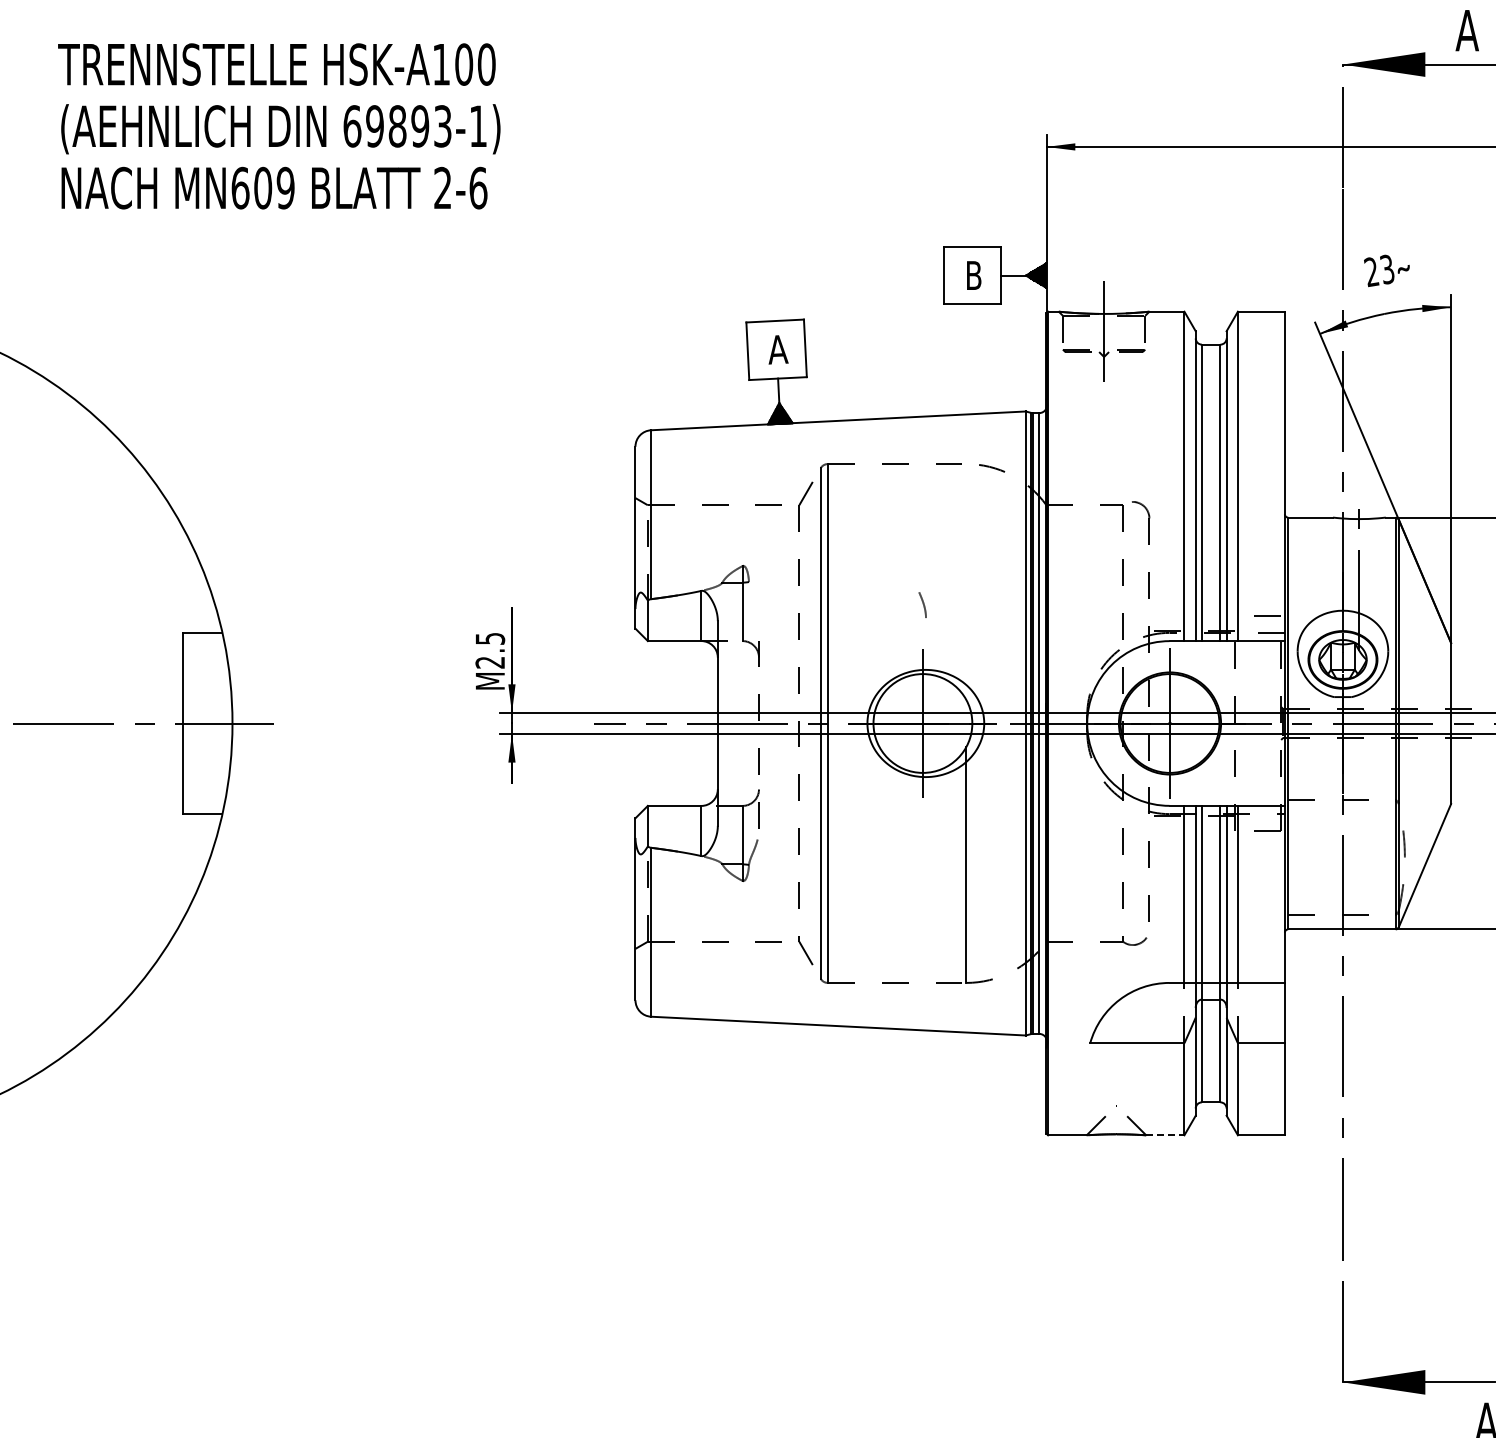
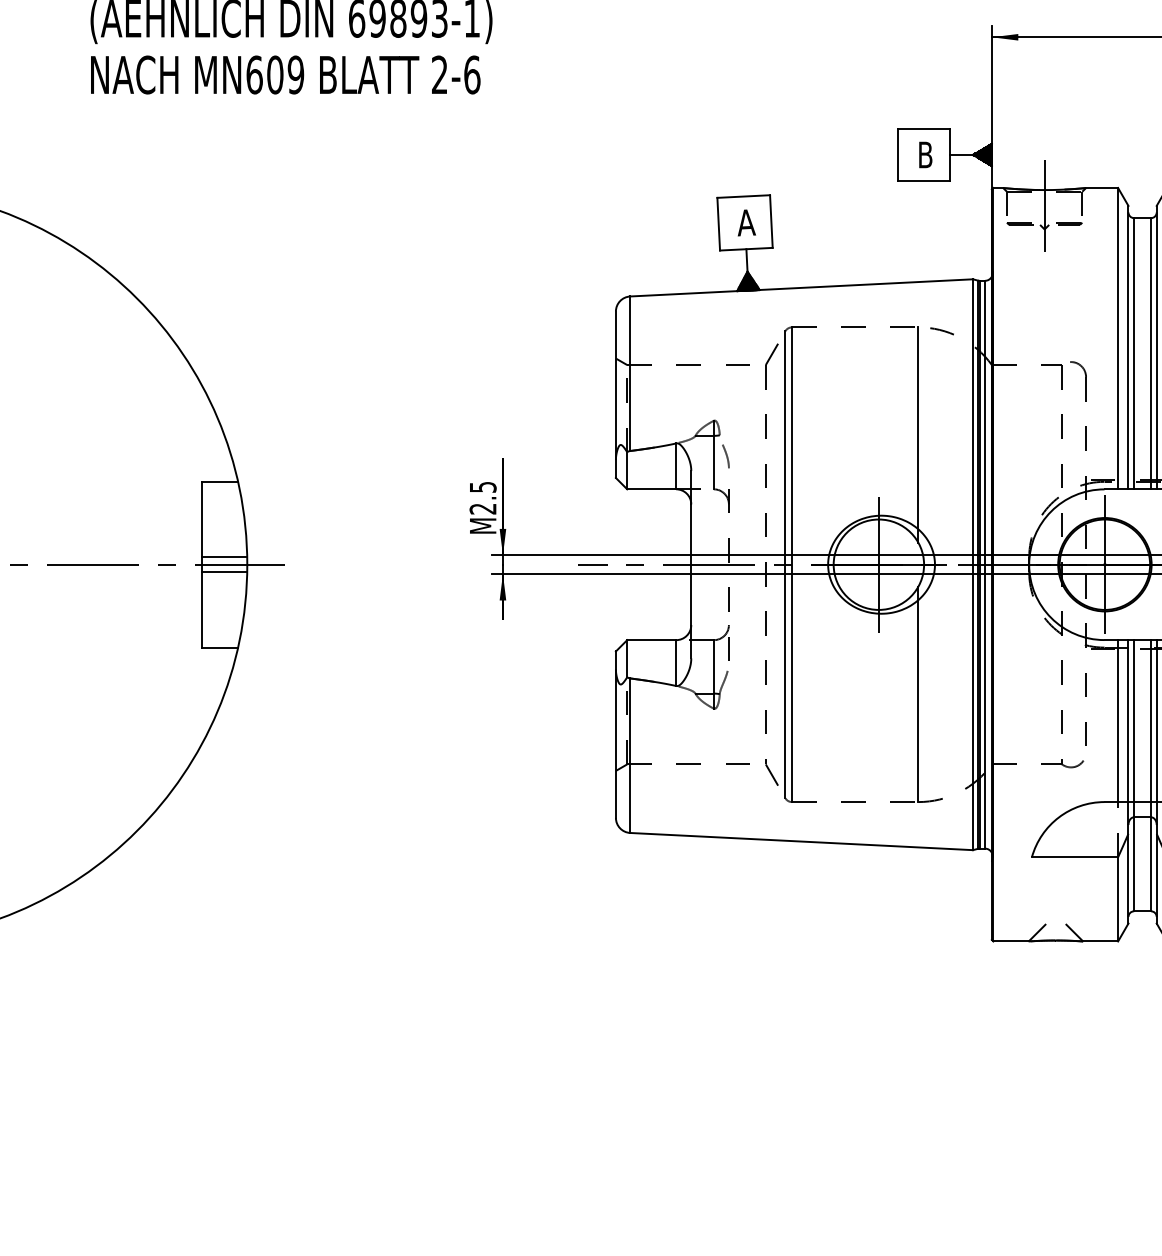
line: (966, 581) -> (918, 434), added
curve: (922, 604) -> (725, 455), moved
line: (207, 715) -> (224, 557), added
line: (207, 731) -> (224, 572), added
line: (1165, 1135) -> (1100, 941), dashed -> solid

